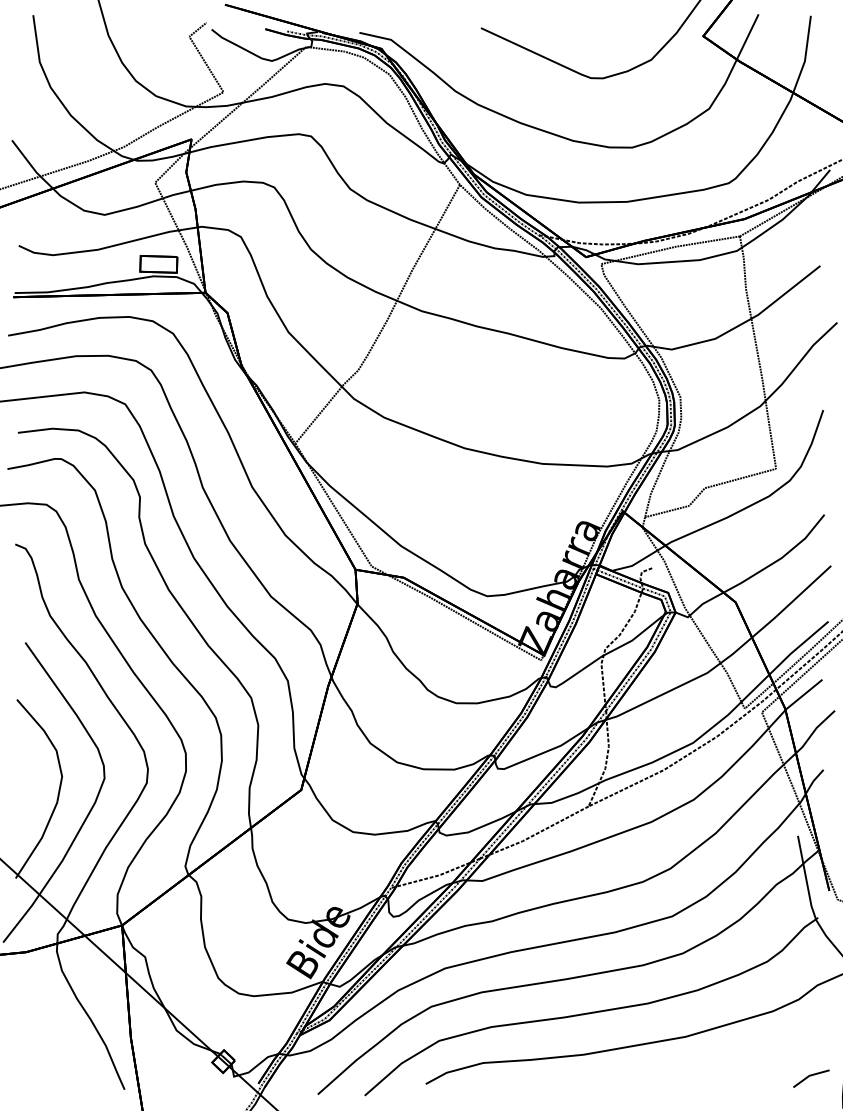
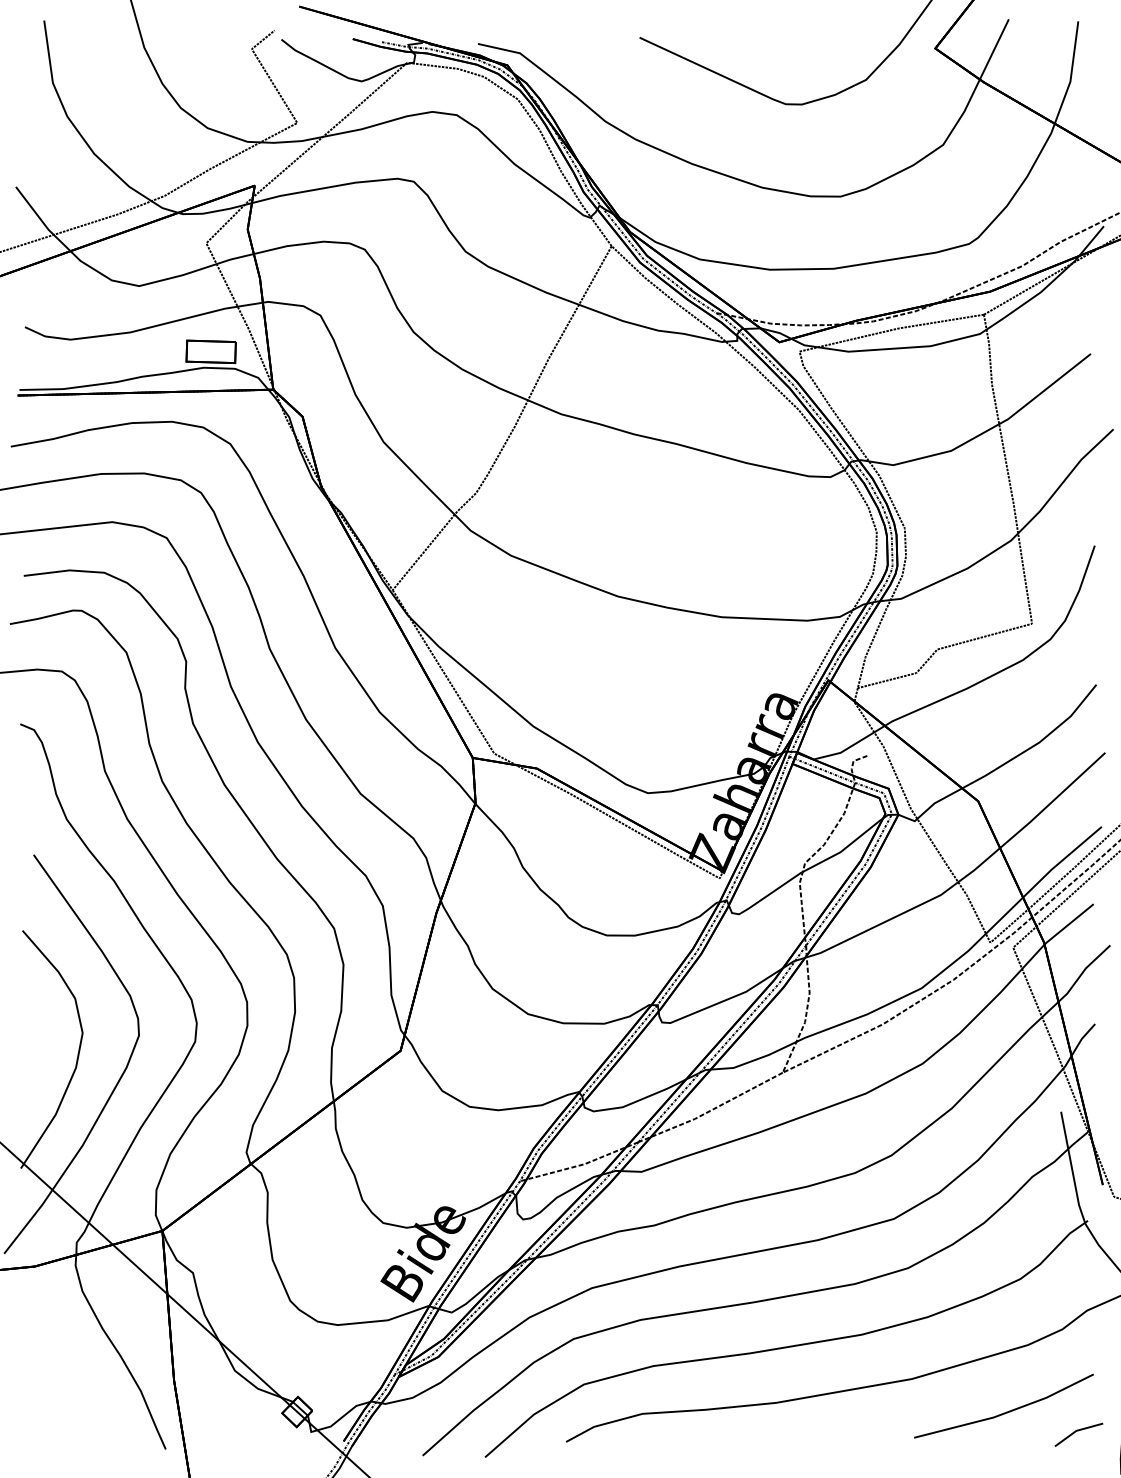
line: (756, 1061) -> (1006, 1411), added

